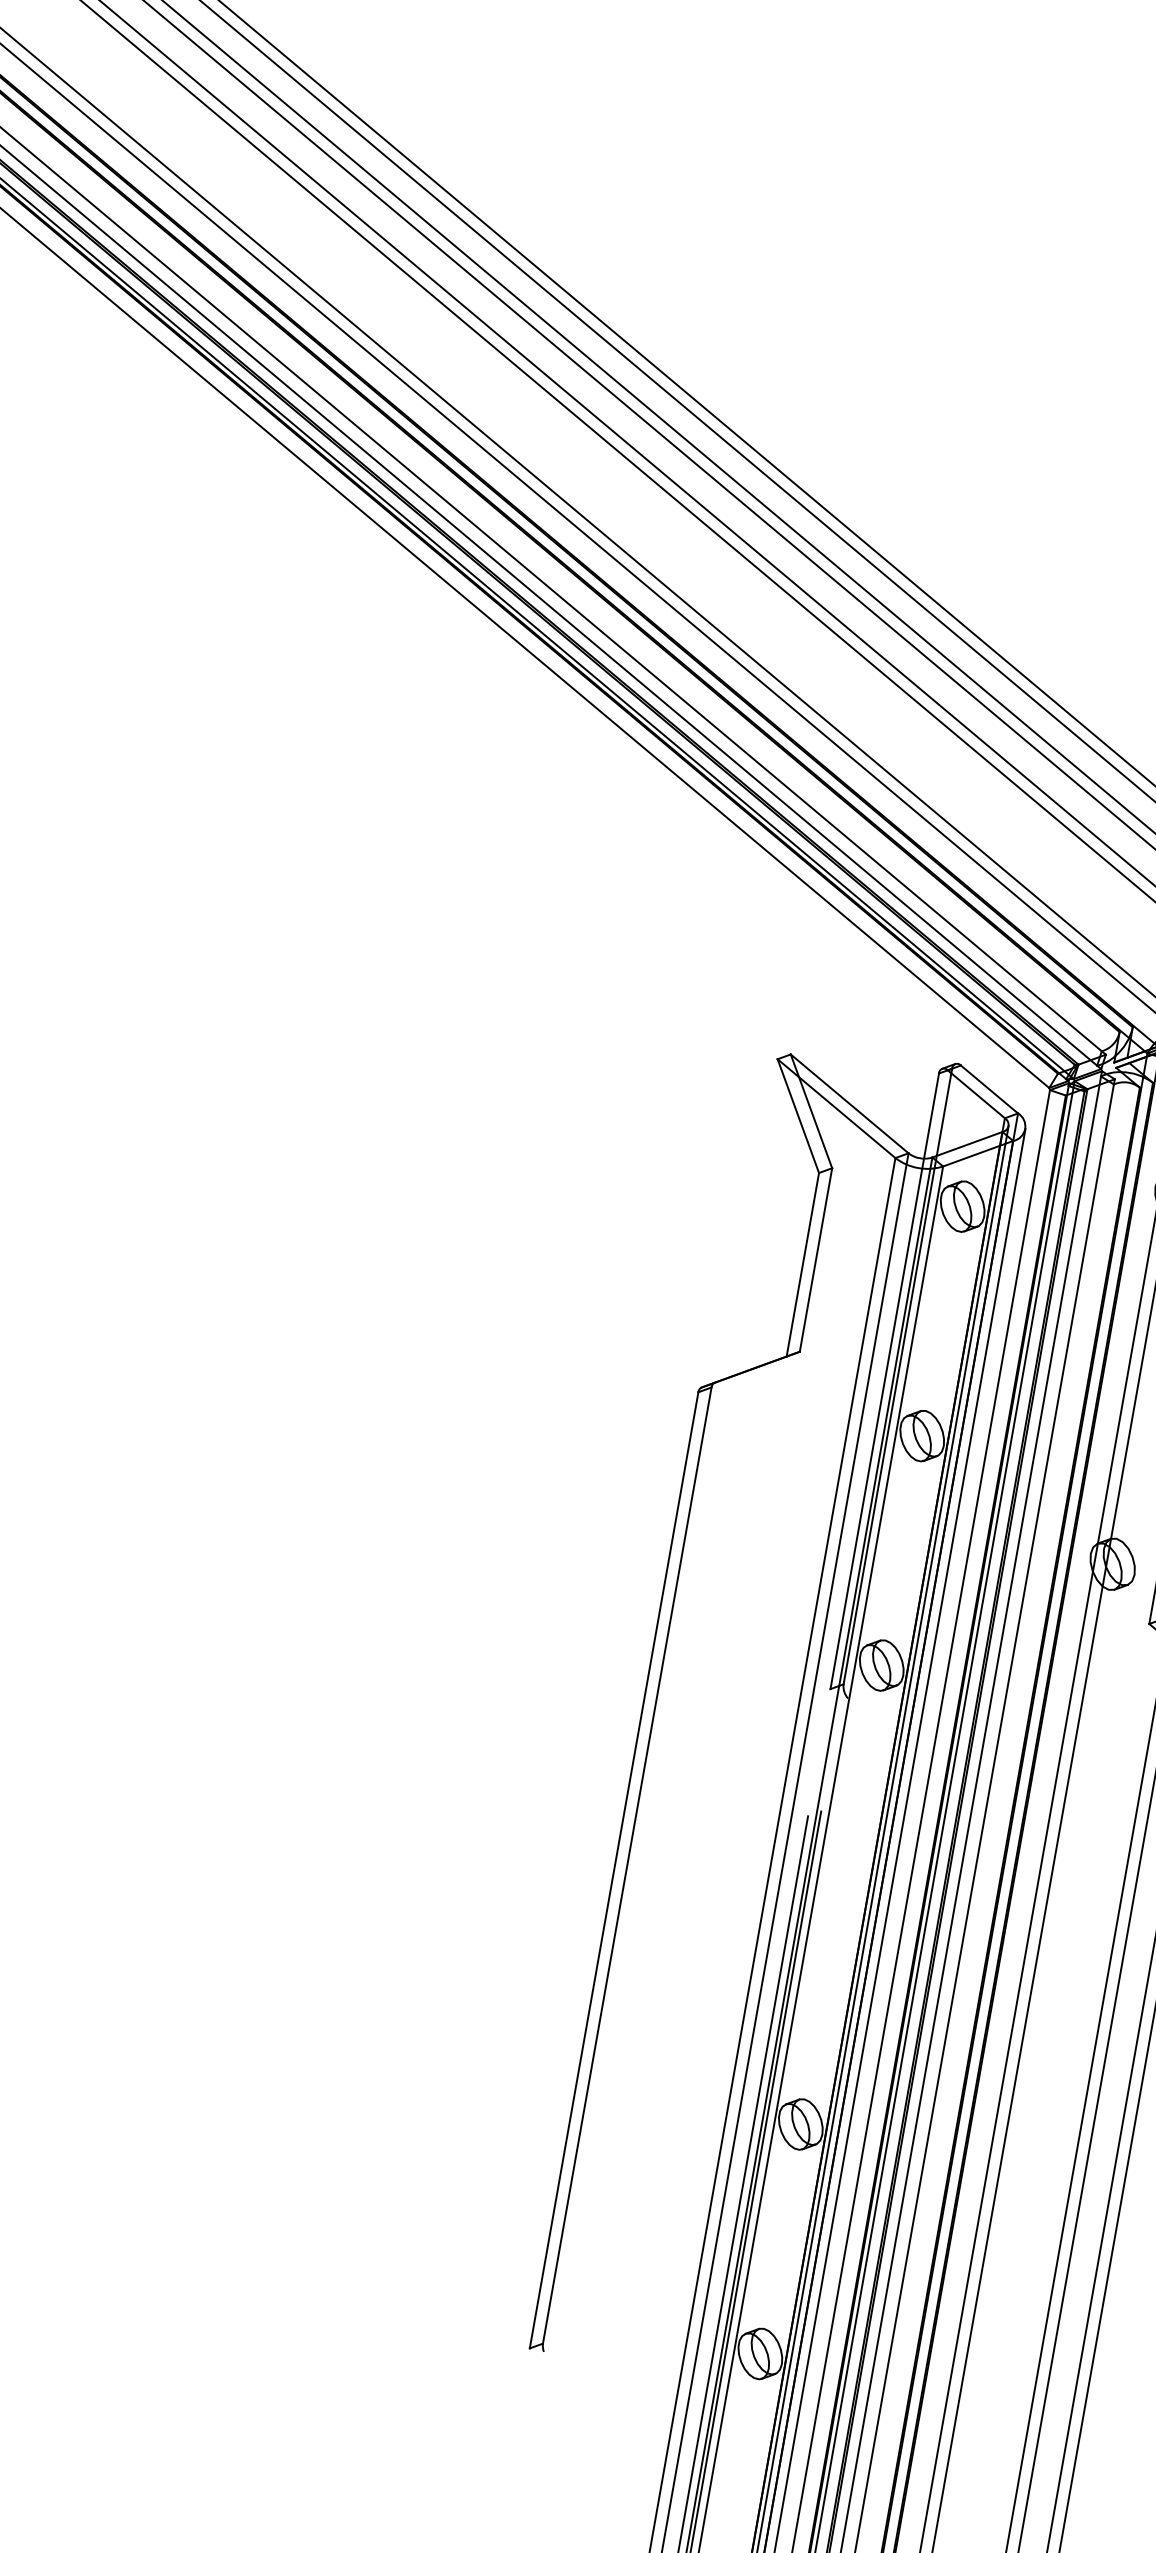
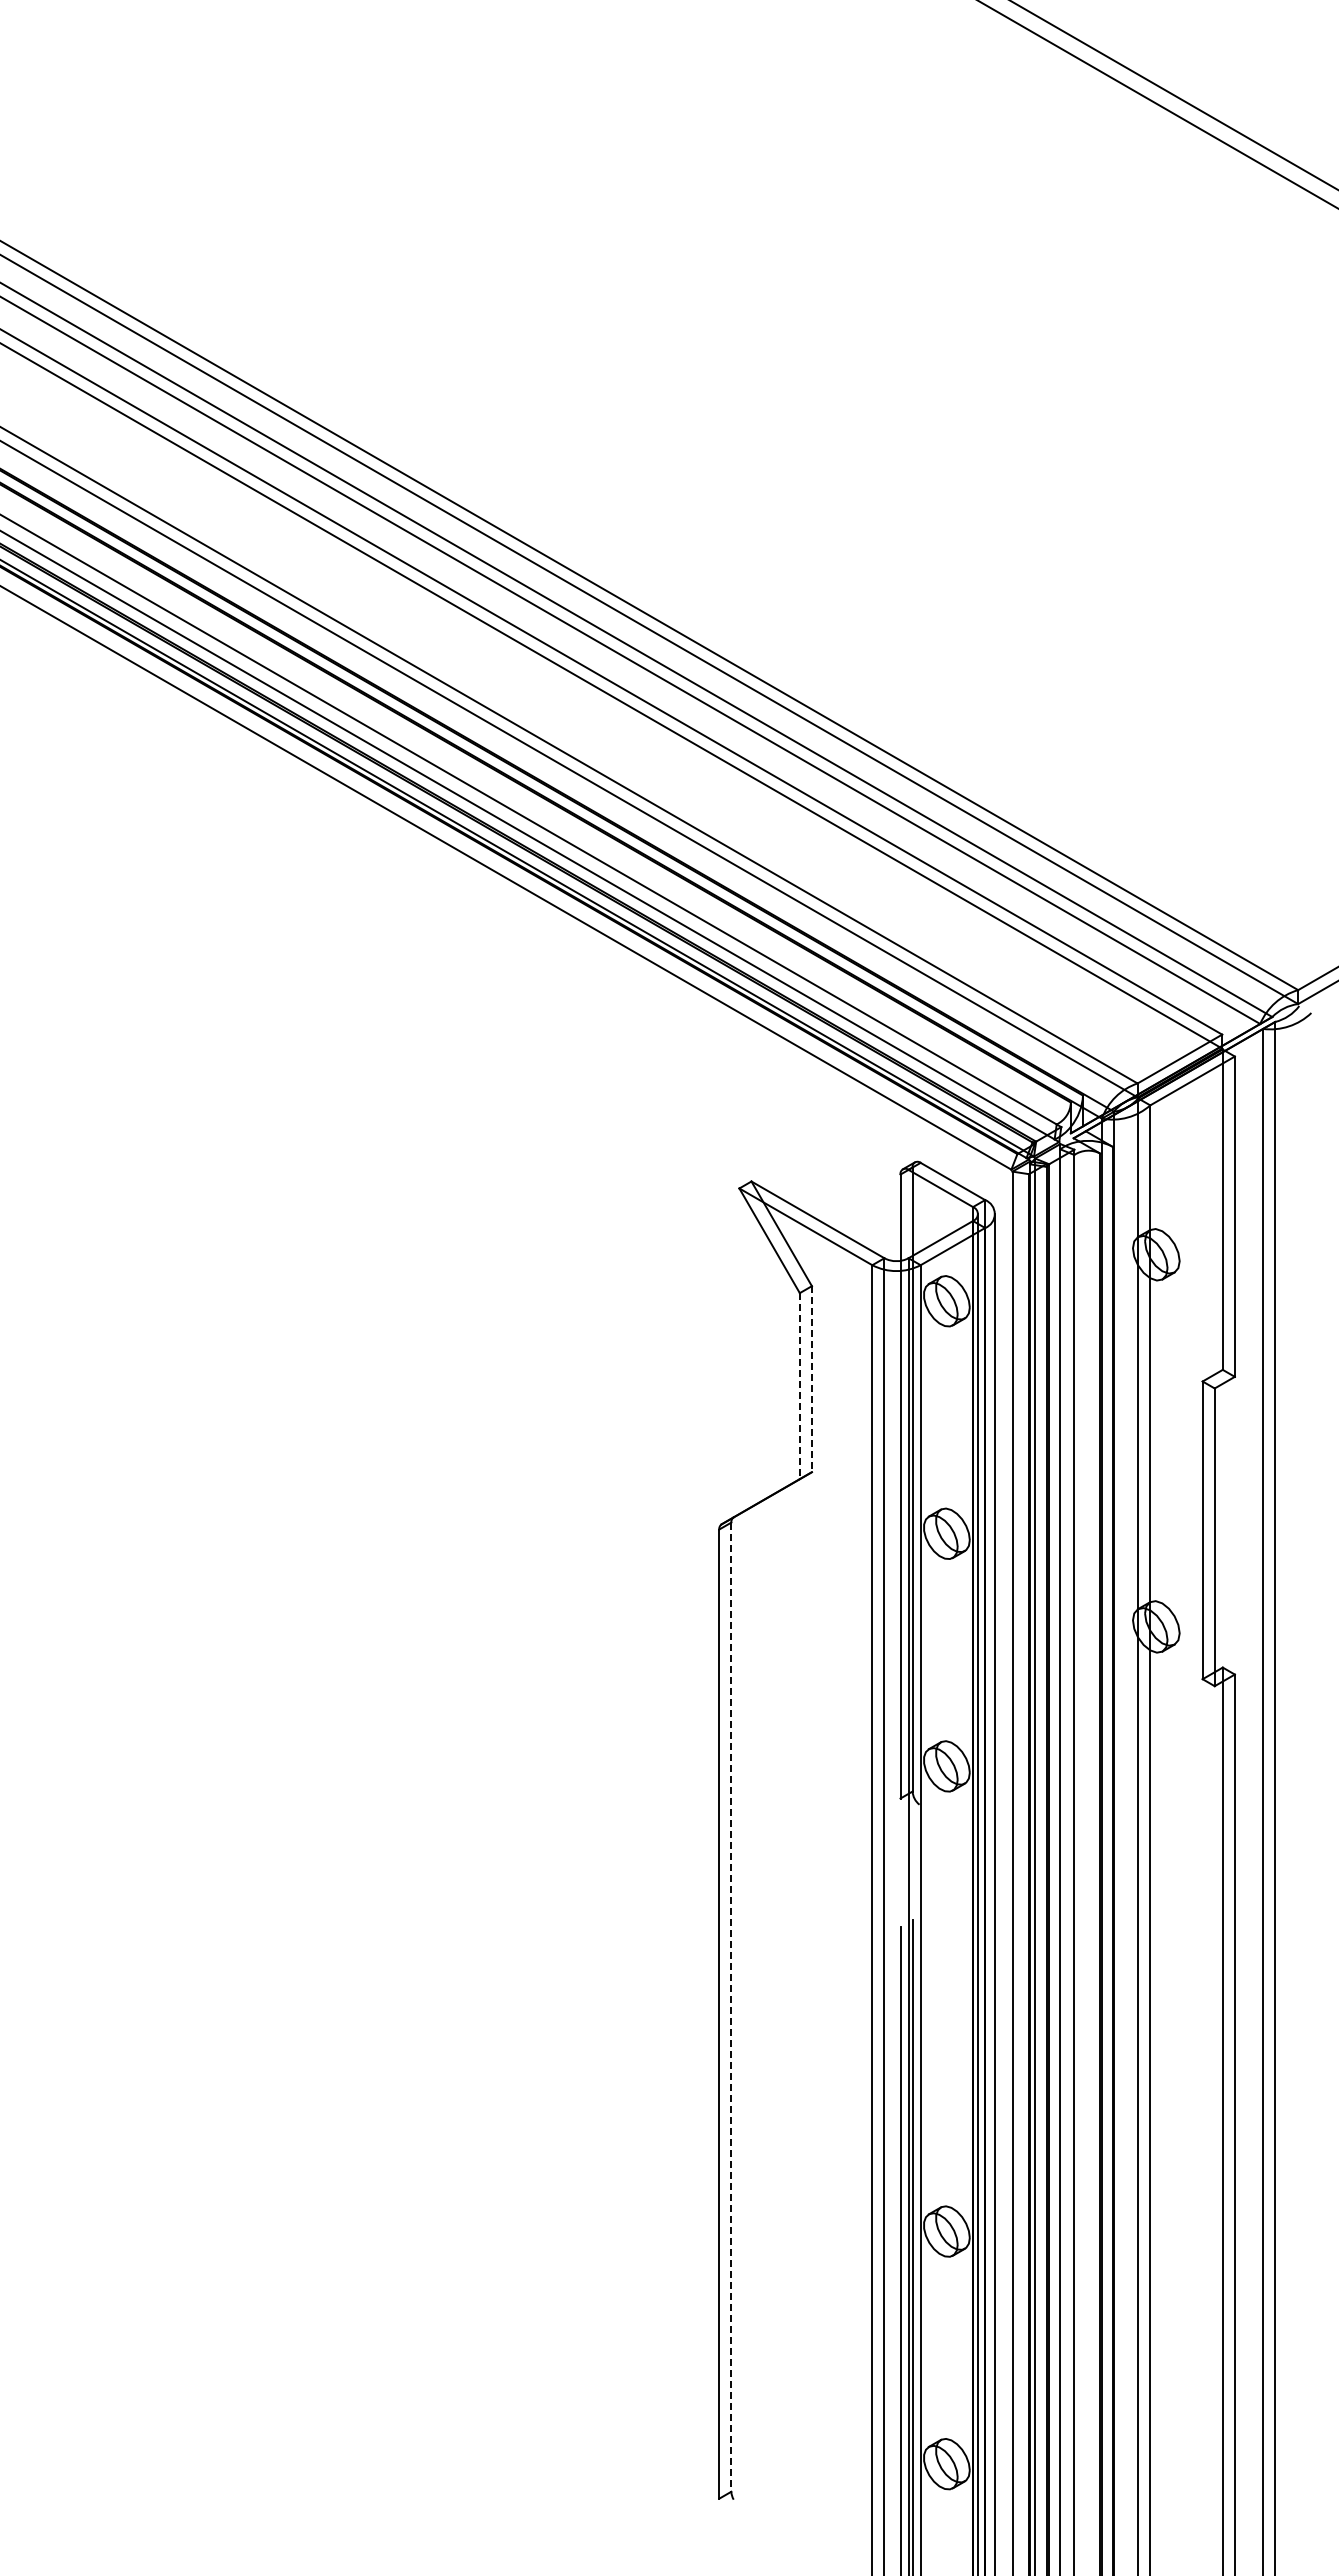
line: (815, 1260) -> (811, 1379), solid -> dashed
line: (802, 1265) -> (799, 1386), solid -> dashed
line: (627, 1865) -> (731, 2007), solid -> dashed

